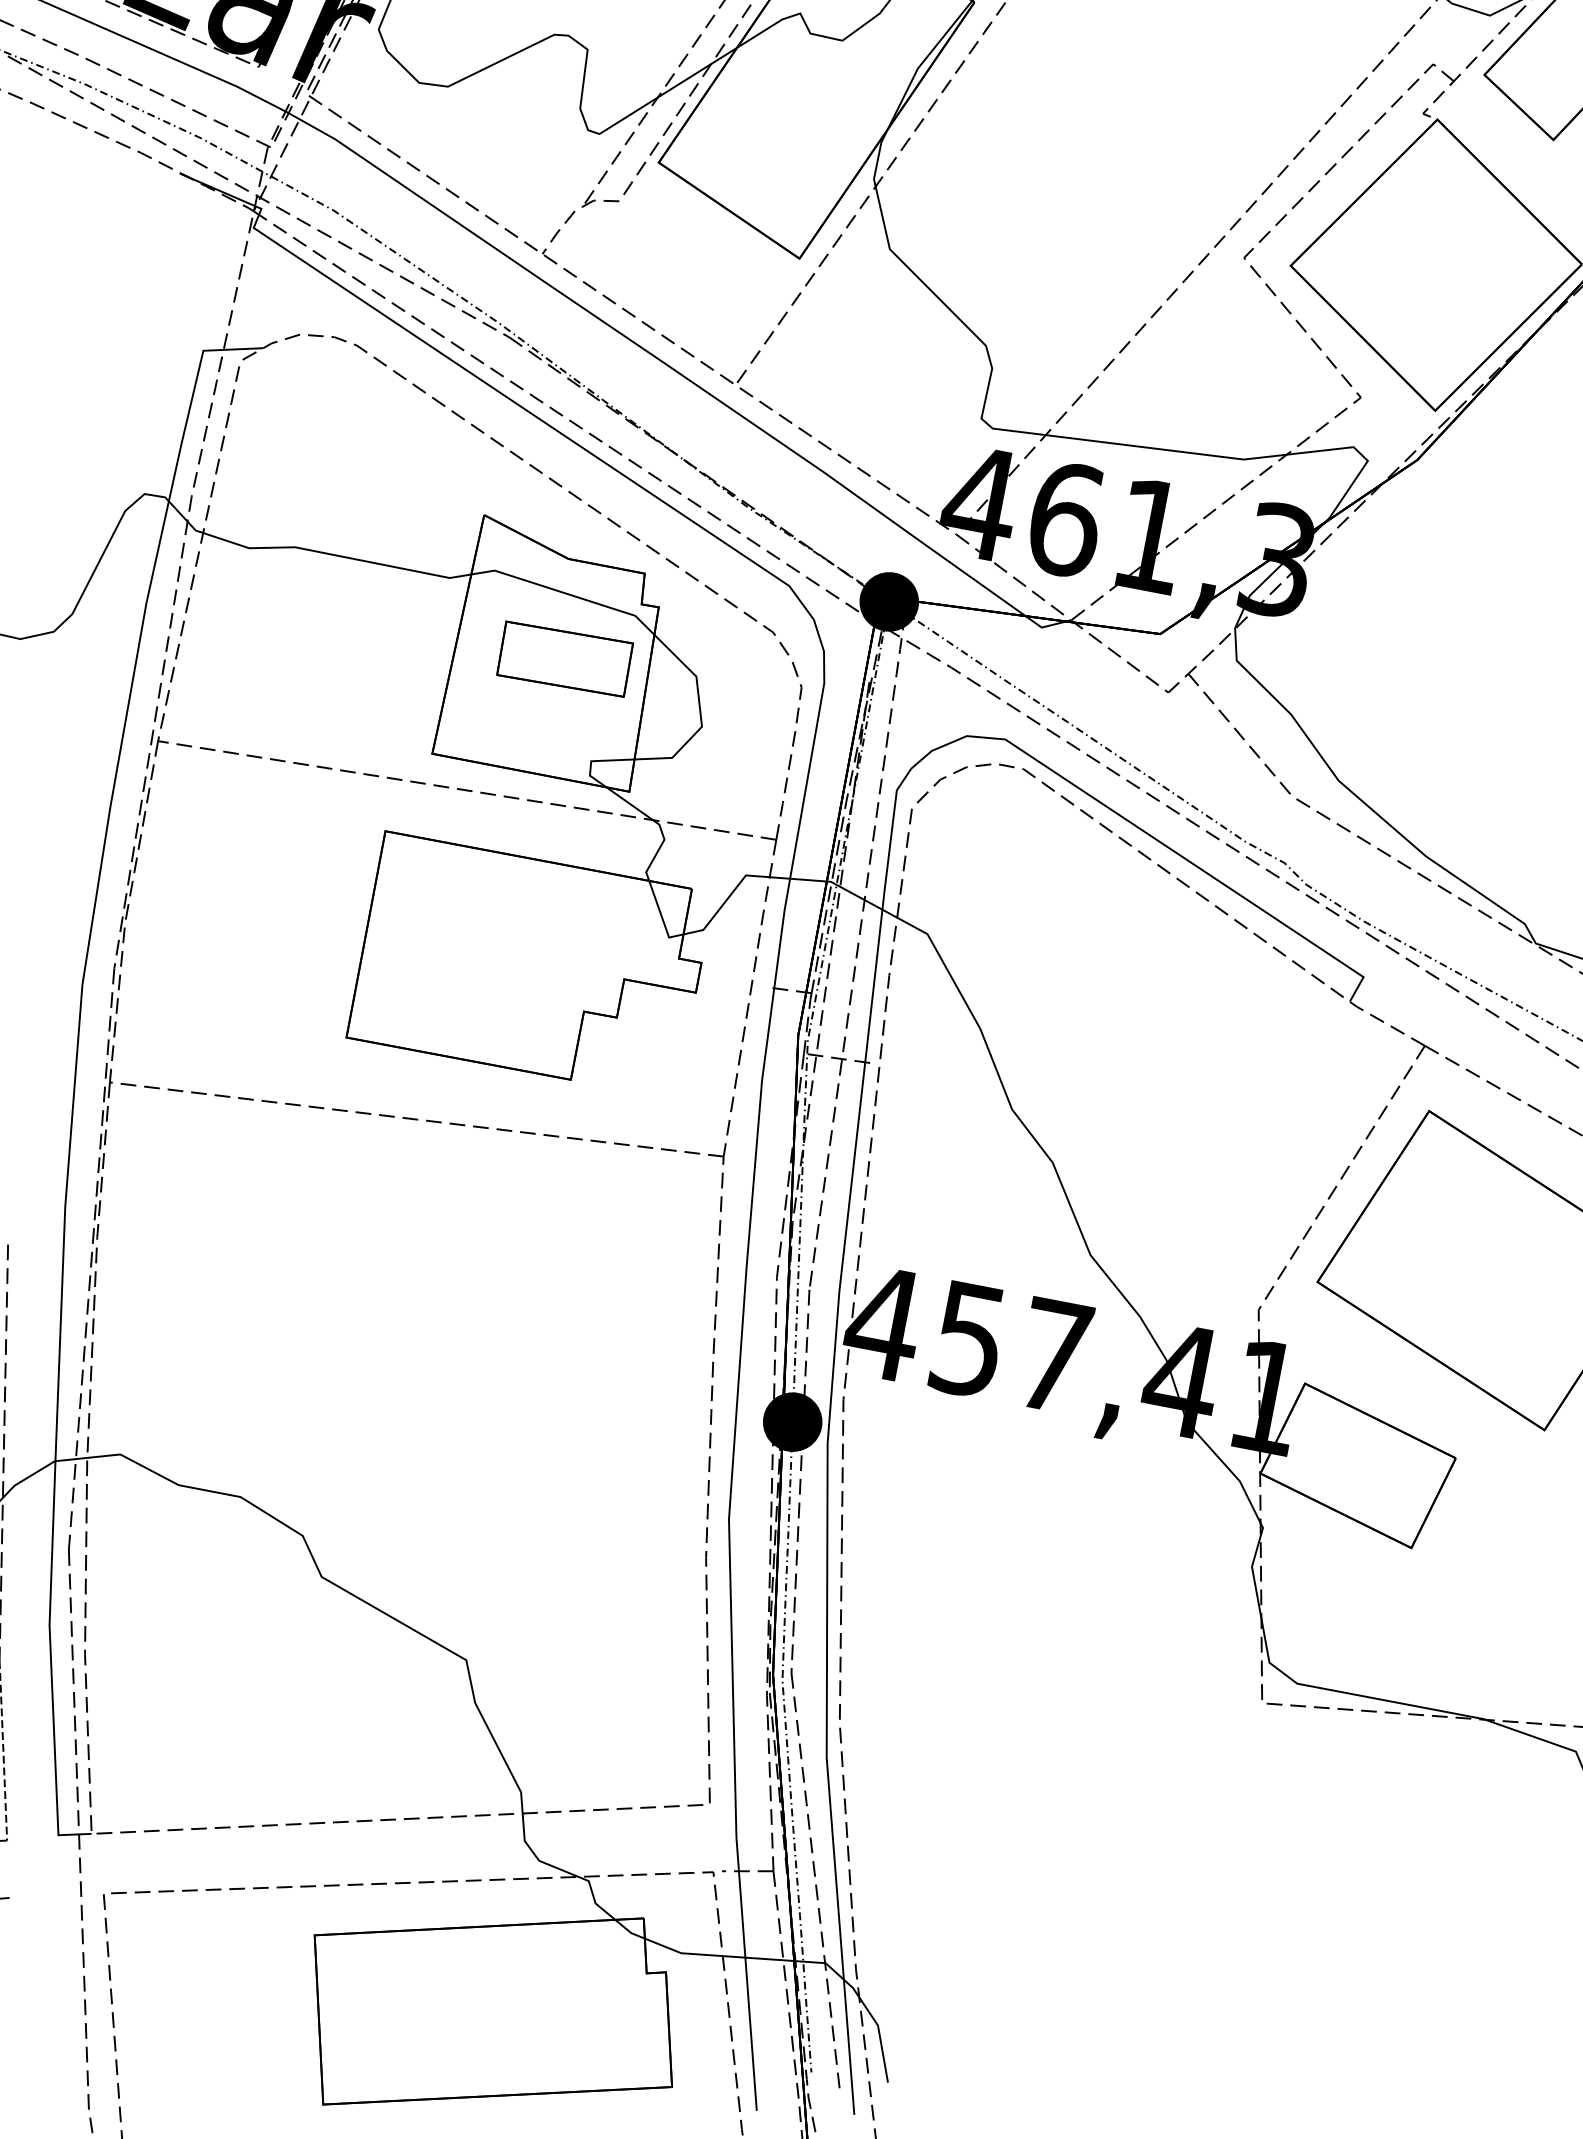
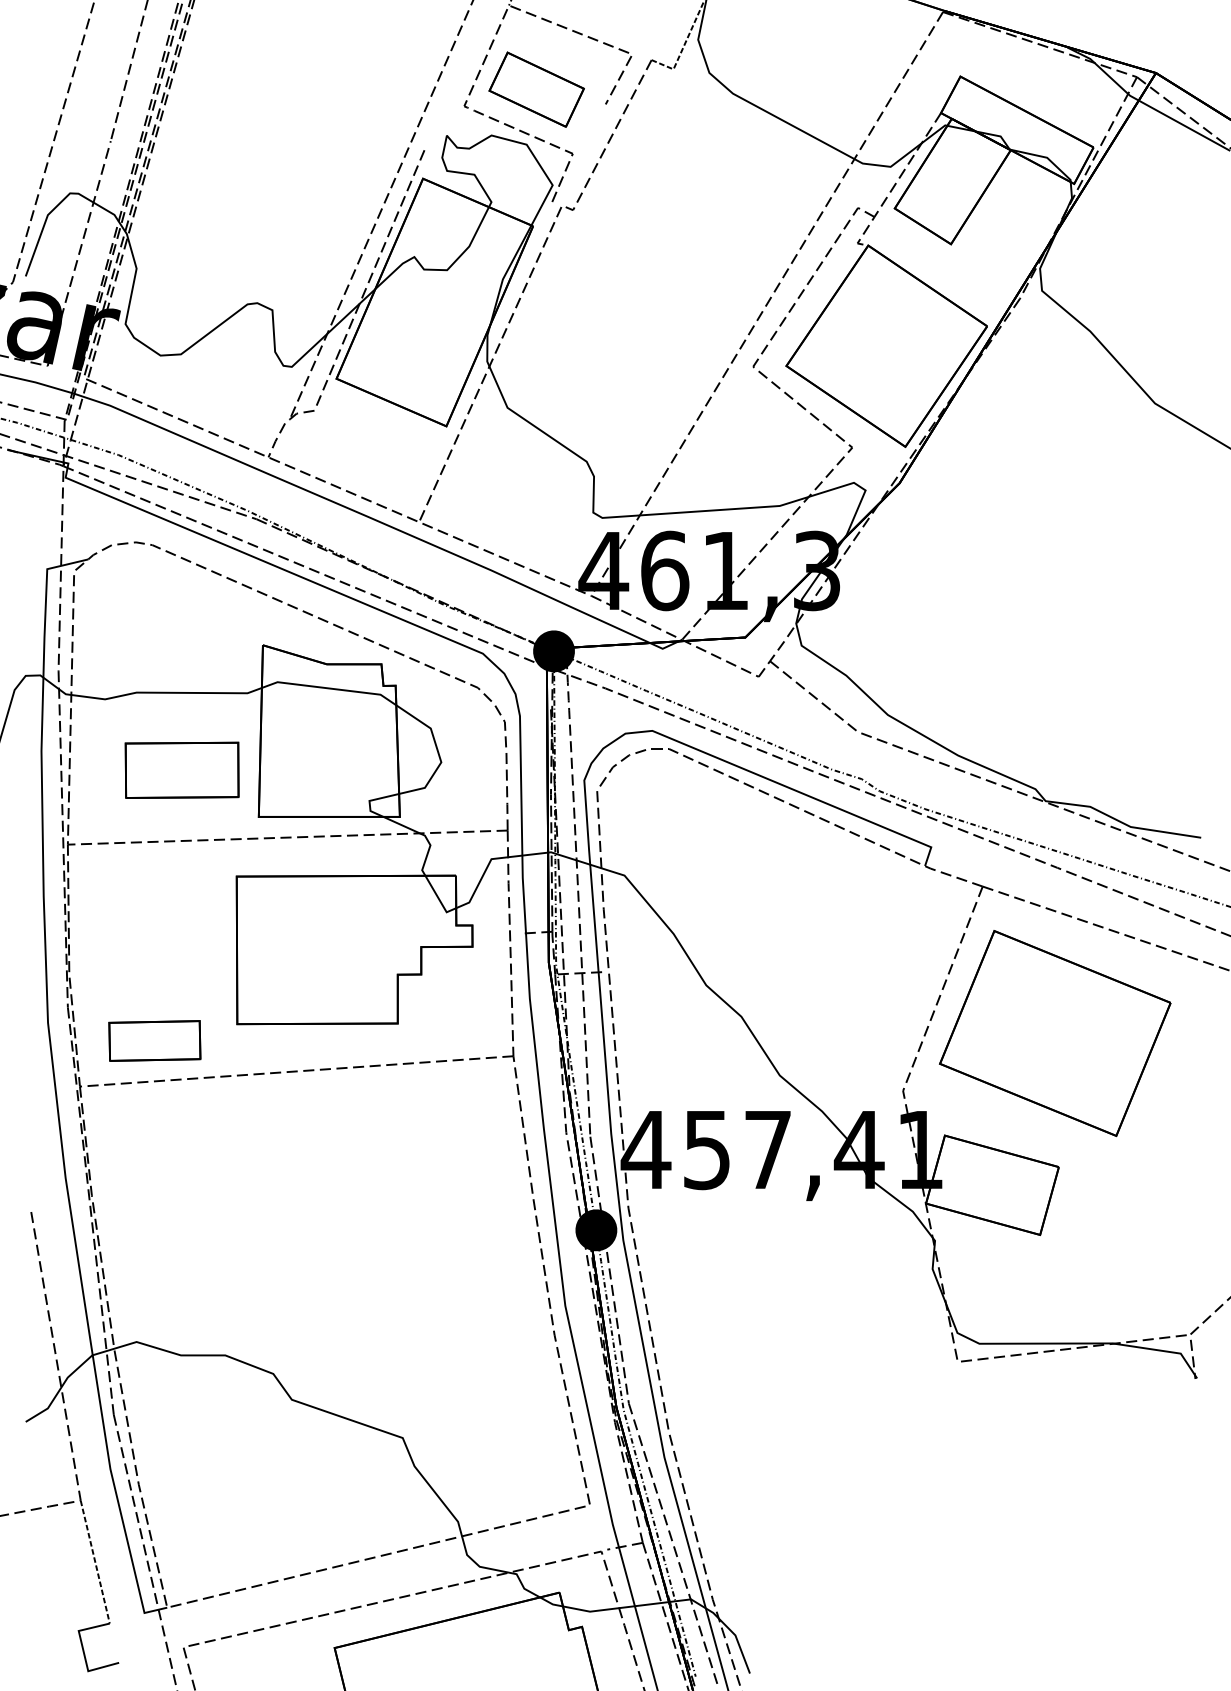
part: (564, 658) -> (154, 1040), moved
part: (337, 666) -> (181, 769), added

